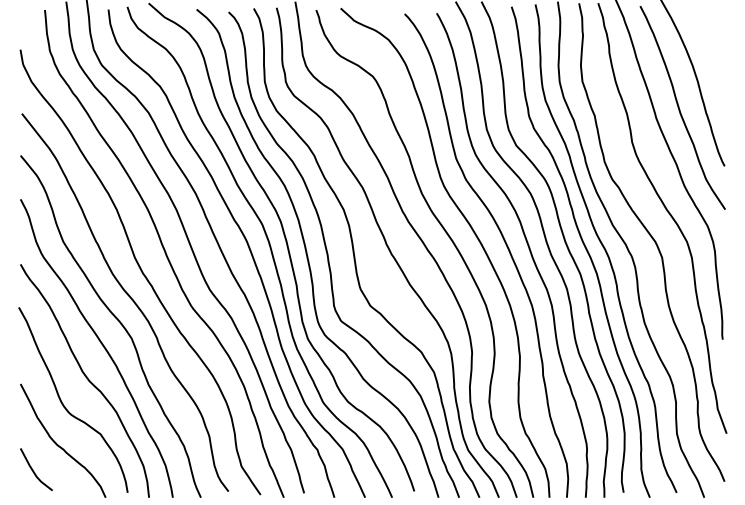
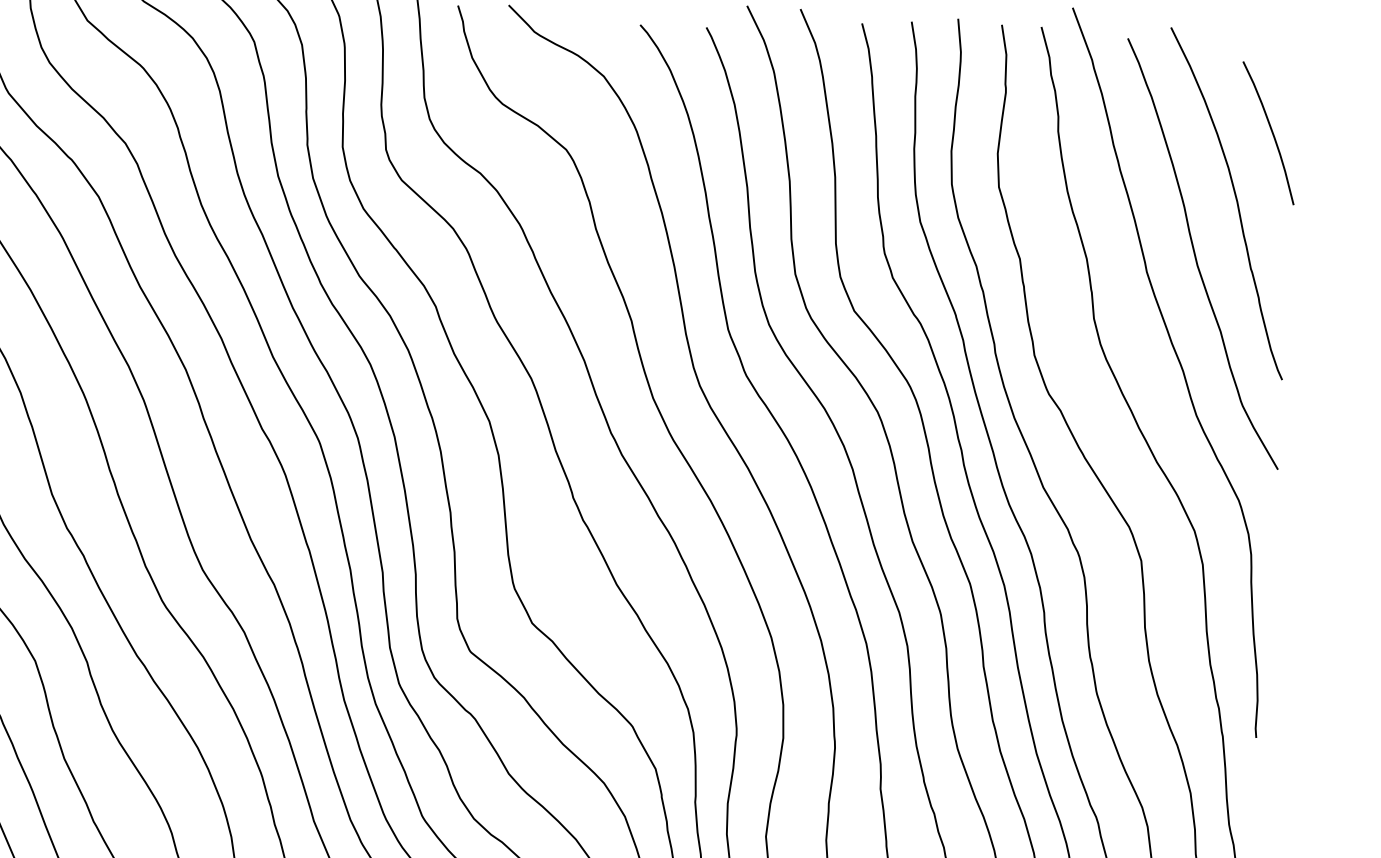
curve: (711, 47) -> (1269, 132), added

